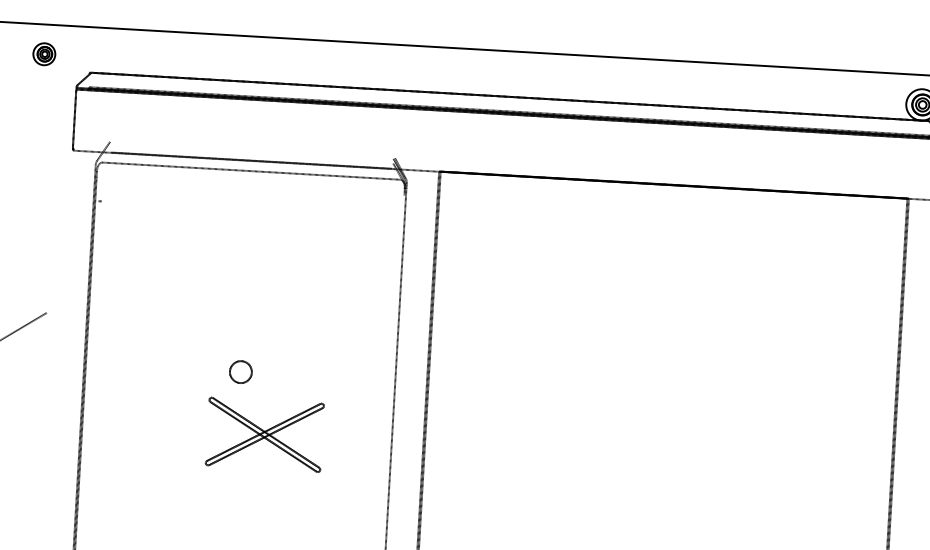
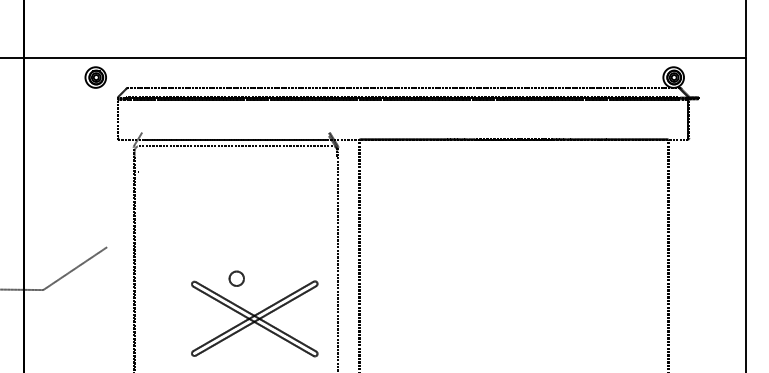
part: (44, 54) -> (95, 77), size x1.43
part: (264, 434) -> (254, 318), size x1.67

